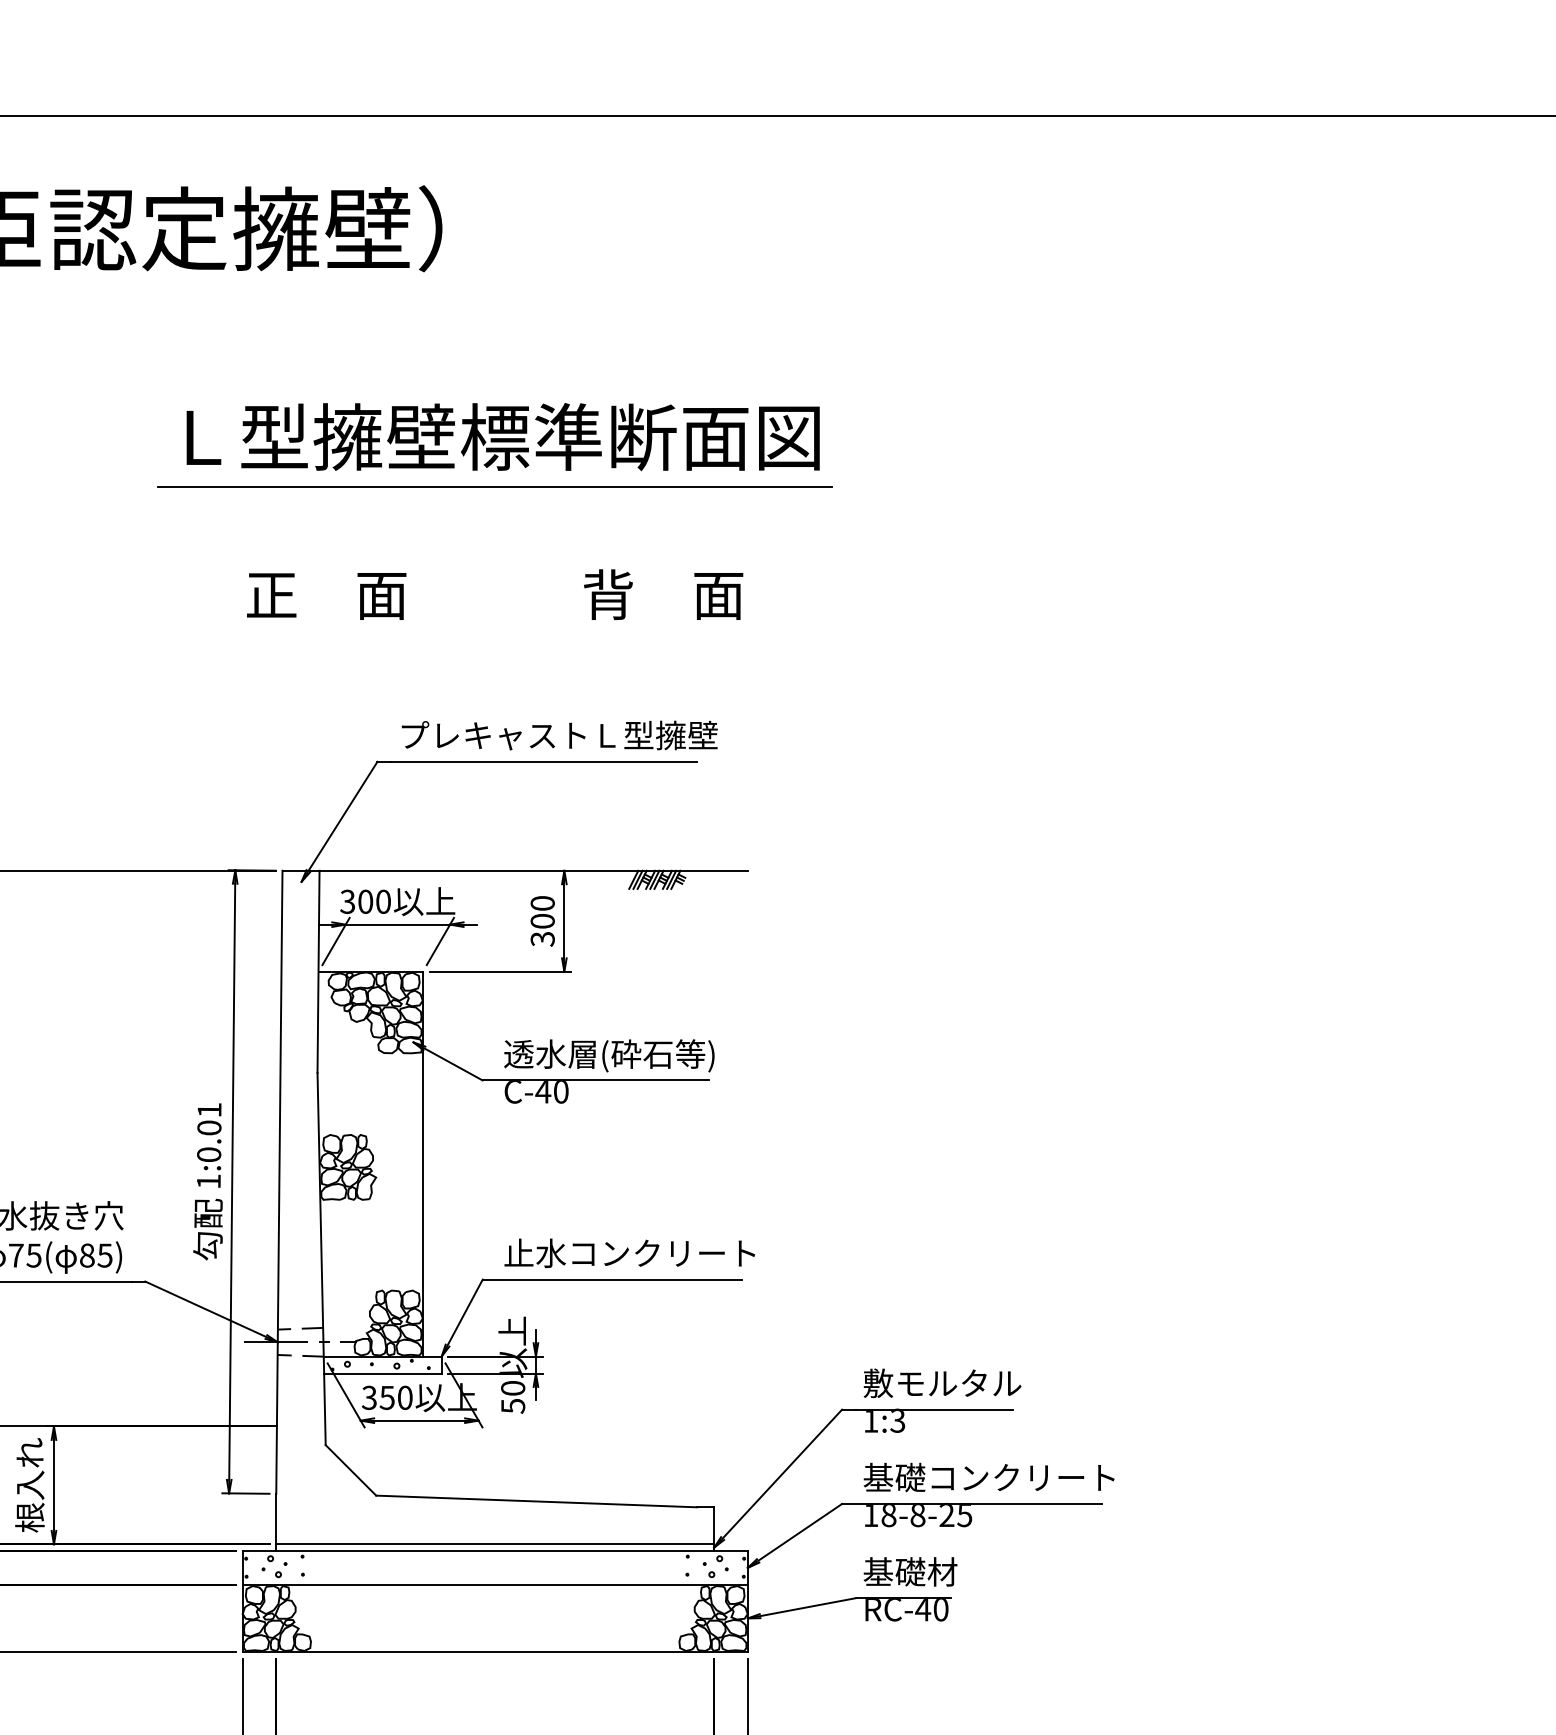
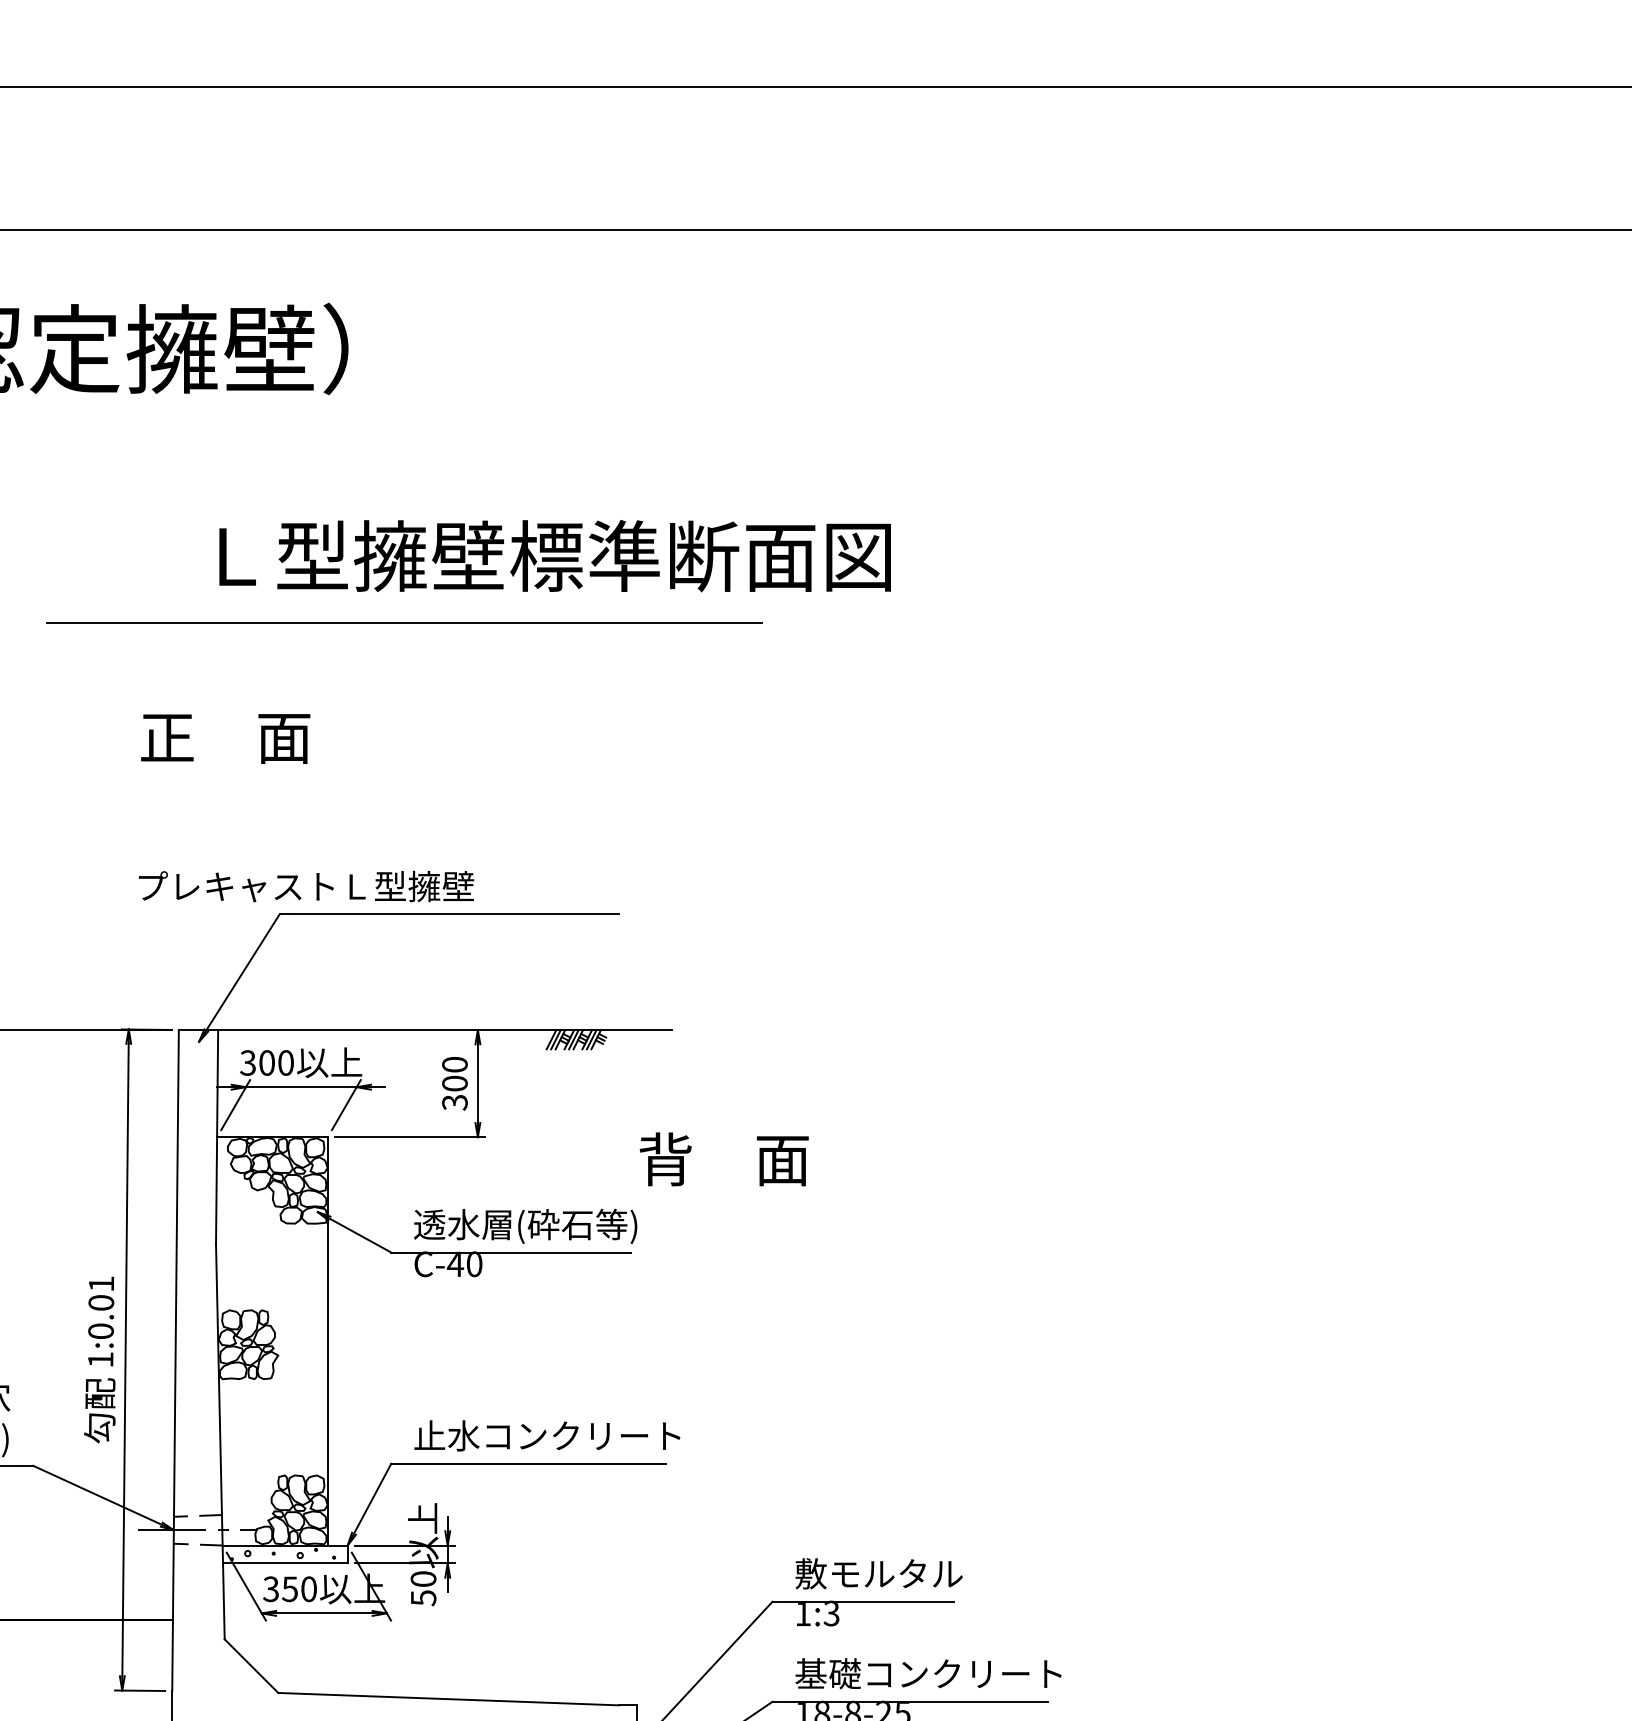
text: (502, 437) -> (554, 556), moved
text: (663, 594) -> (724, 1159), moved
text: (559, 735) -> (306, 886), moved

